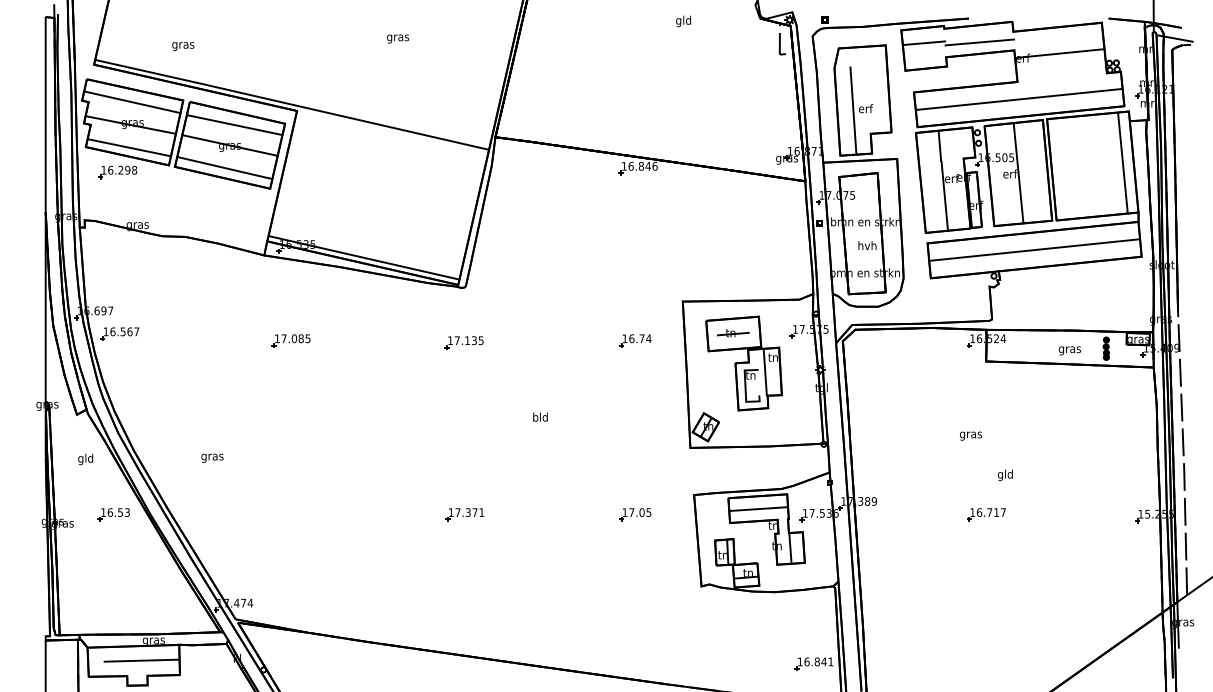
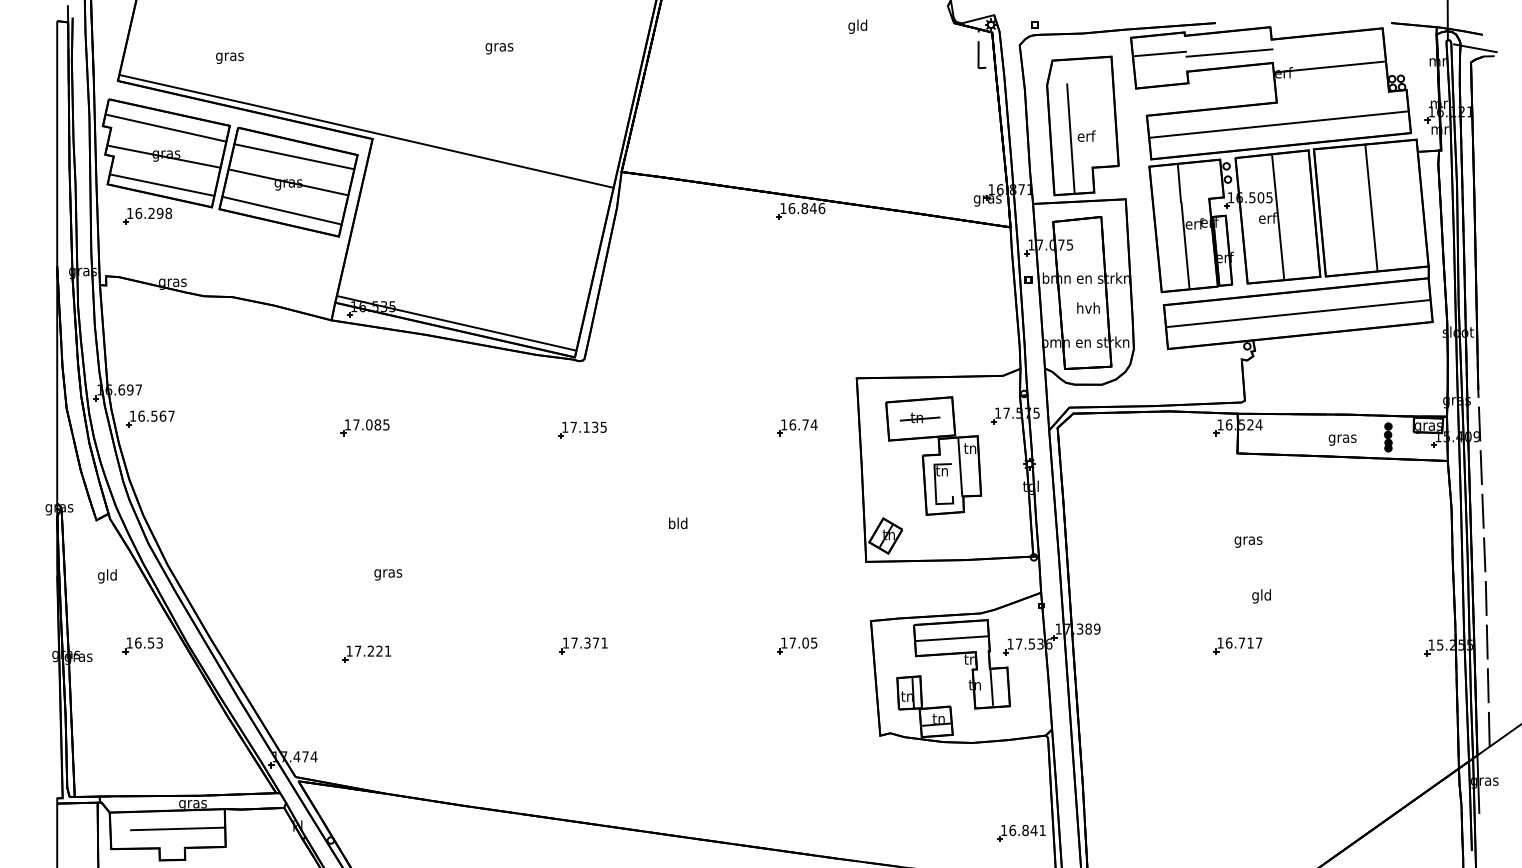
line: (1122, 162) -> (1370, 207), moved
text: (970, 435) -> (1247, 541), moved
text: (212, 457) -> (388, 573), moved
part: (292, 521) -> (366, 654), added

